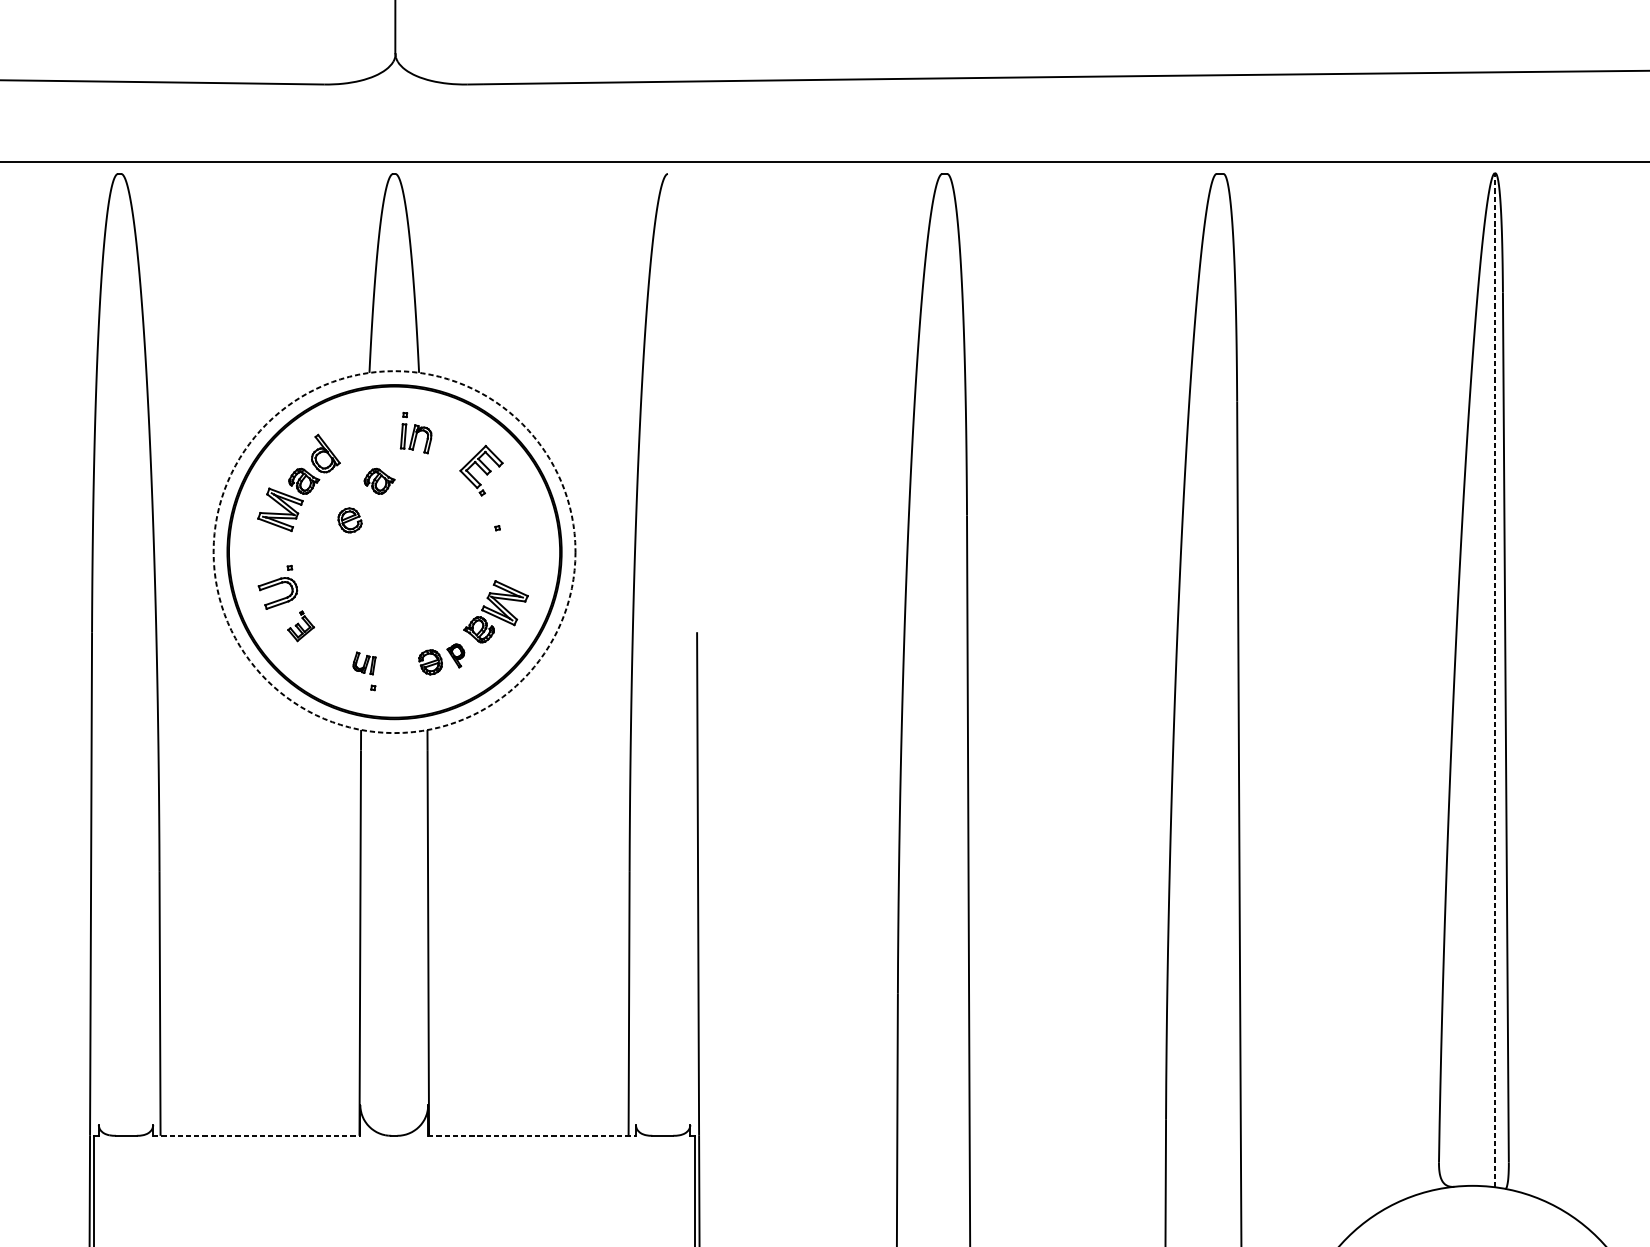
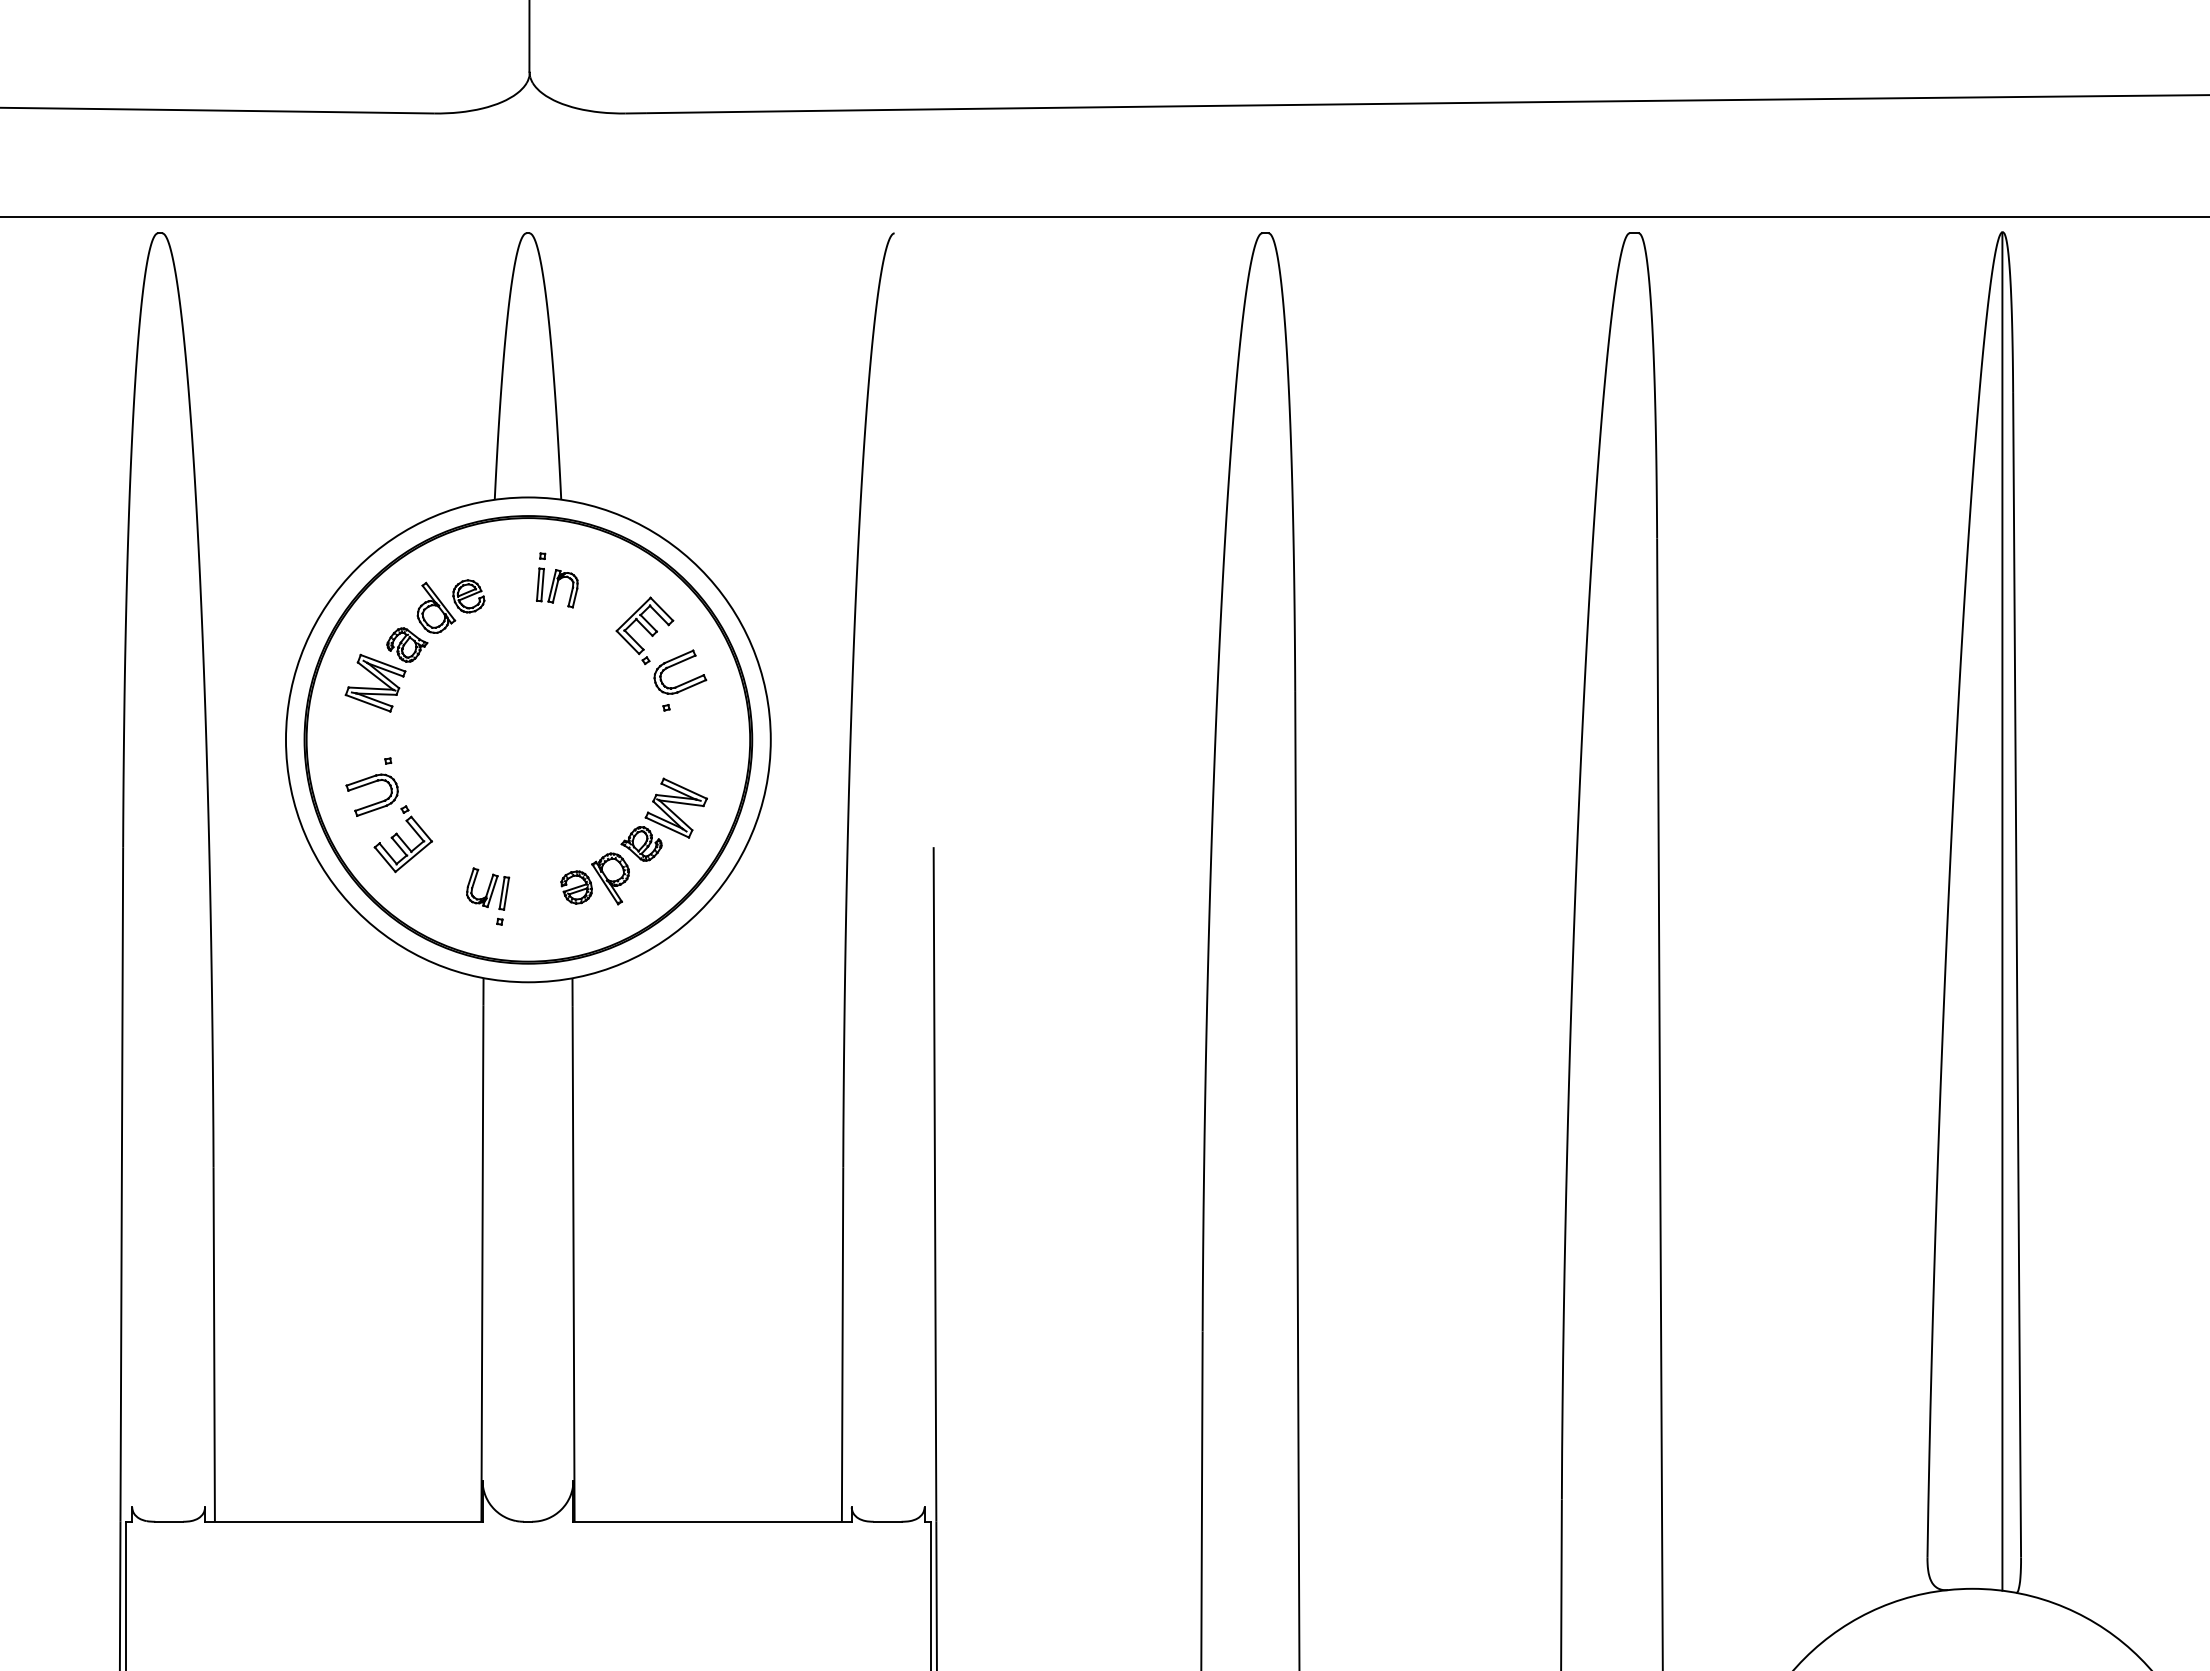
part: (379, 480) -> (508, 644), removed
part: (505, 495) -> (677, 664), added
part: (349, 520) -> (468, 596), moved
circle: (393, 551) -> (527, 739), dashed -> solid
part: (300, 626) -> (402, 839), size x1.67
part: (455, 655) -> (610, 878), size x1.67
part: (364, 663) -> (488, 888), size x1.43
line: (1494, 680) -> (2002, 911), dashed -> solid
line: (256, 1135) -> (343, 1521), dashed -> solid
line: (532, 1135) -> (713, 1521), dashed -> solid

